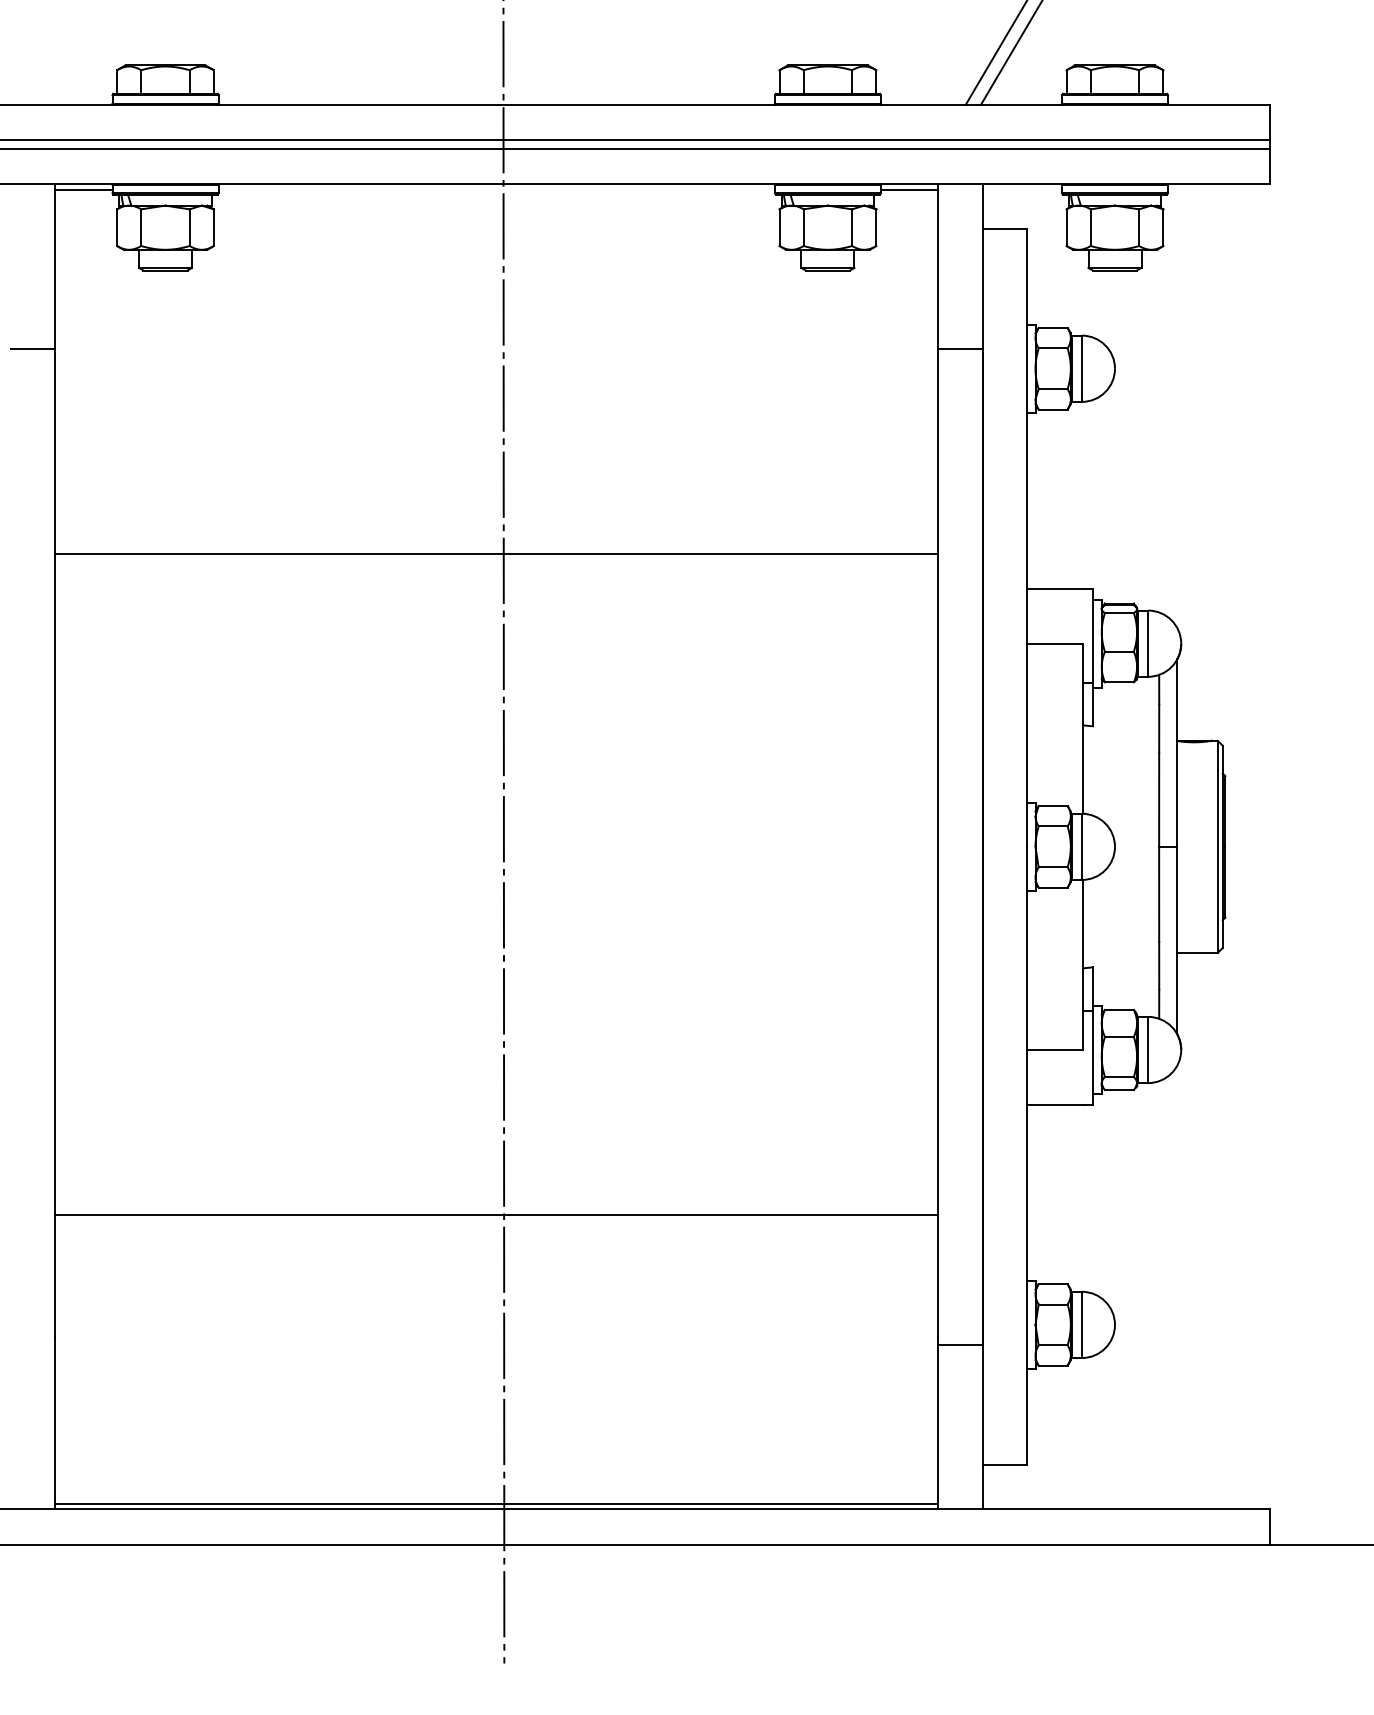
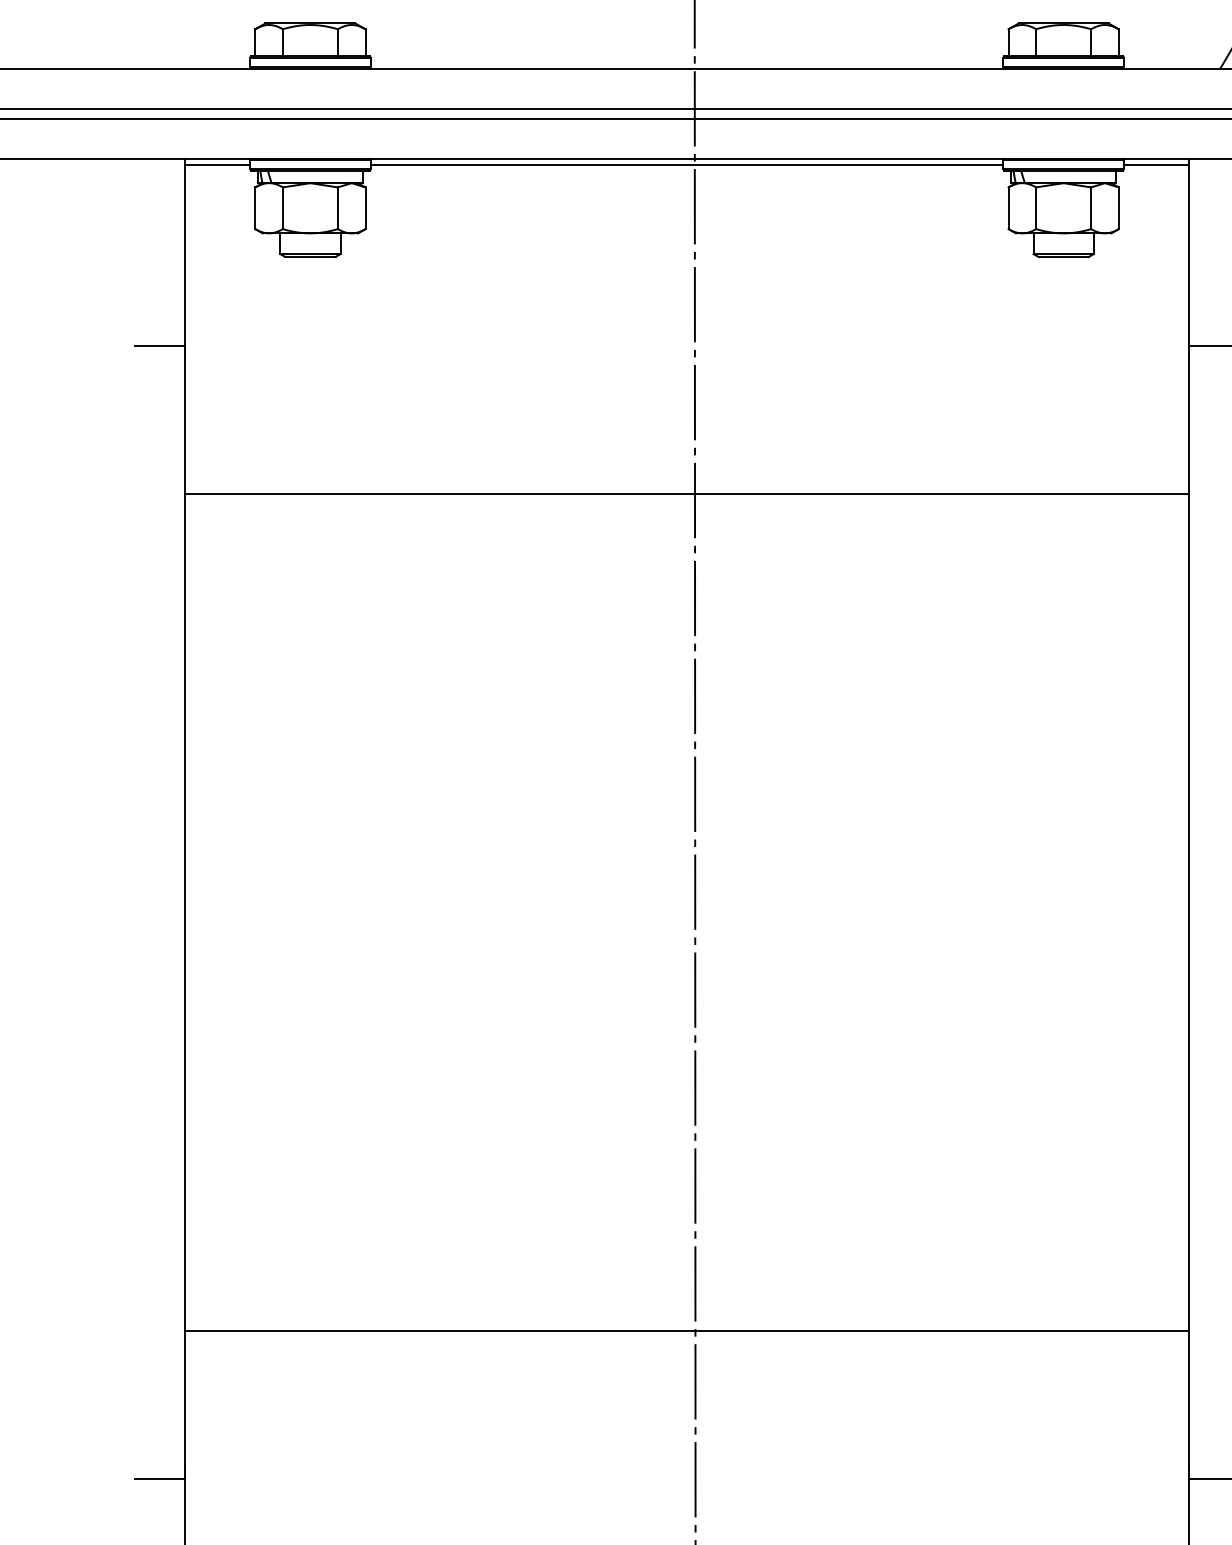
line: (496, 189) -> (686, 164), added
line: (496, 553) -> (686, 493), moved
line: (32, 1345) -> (159, 1479), added

